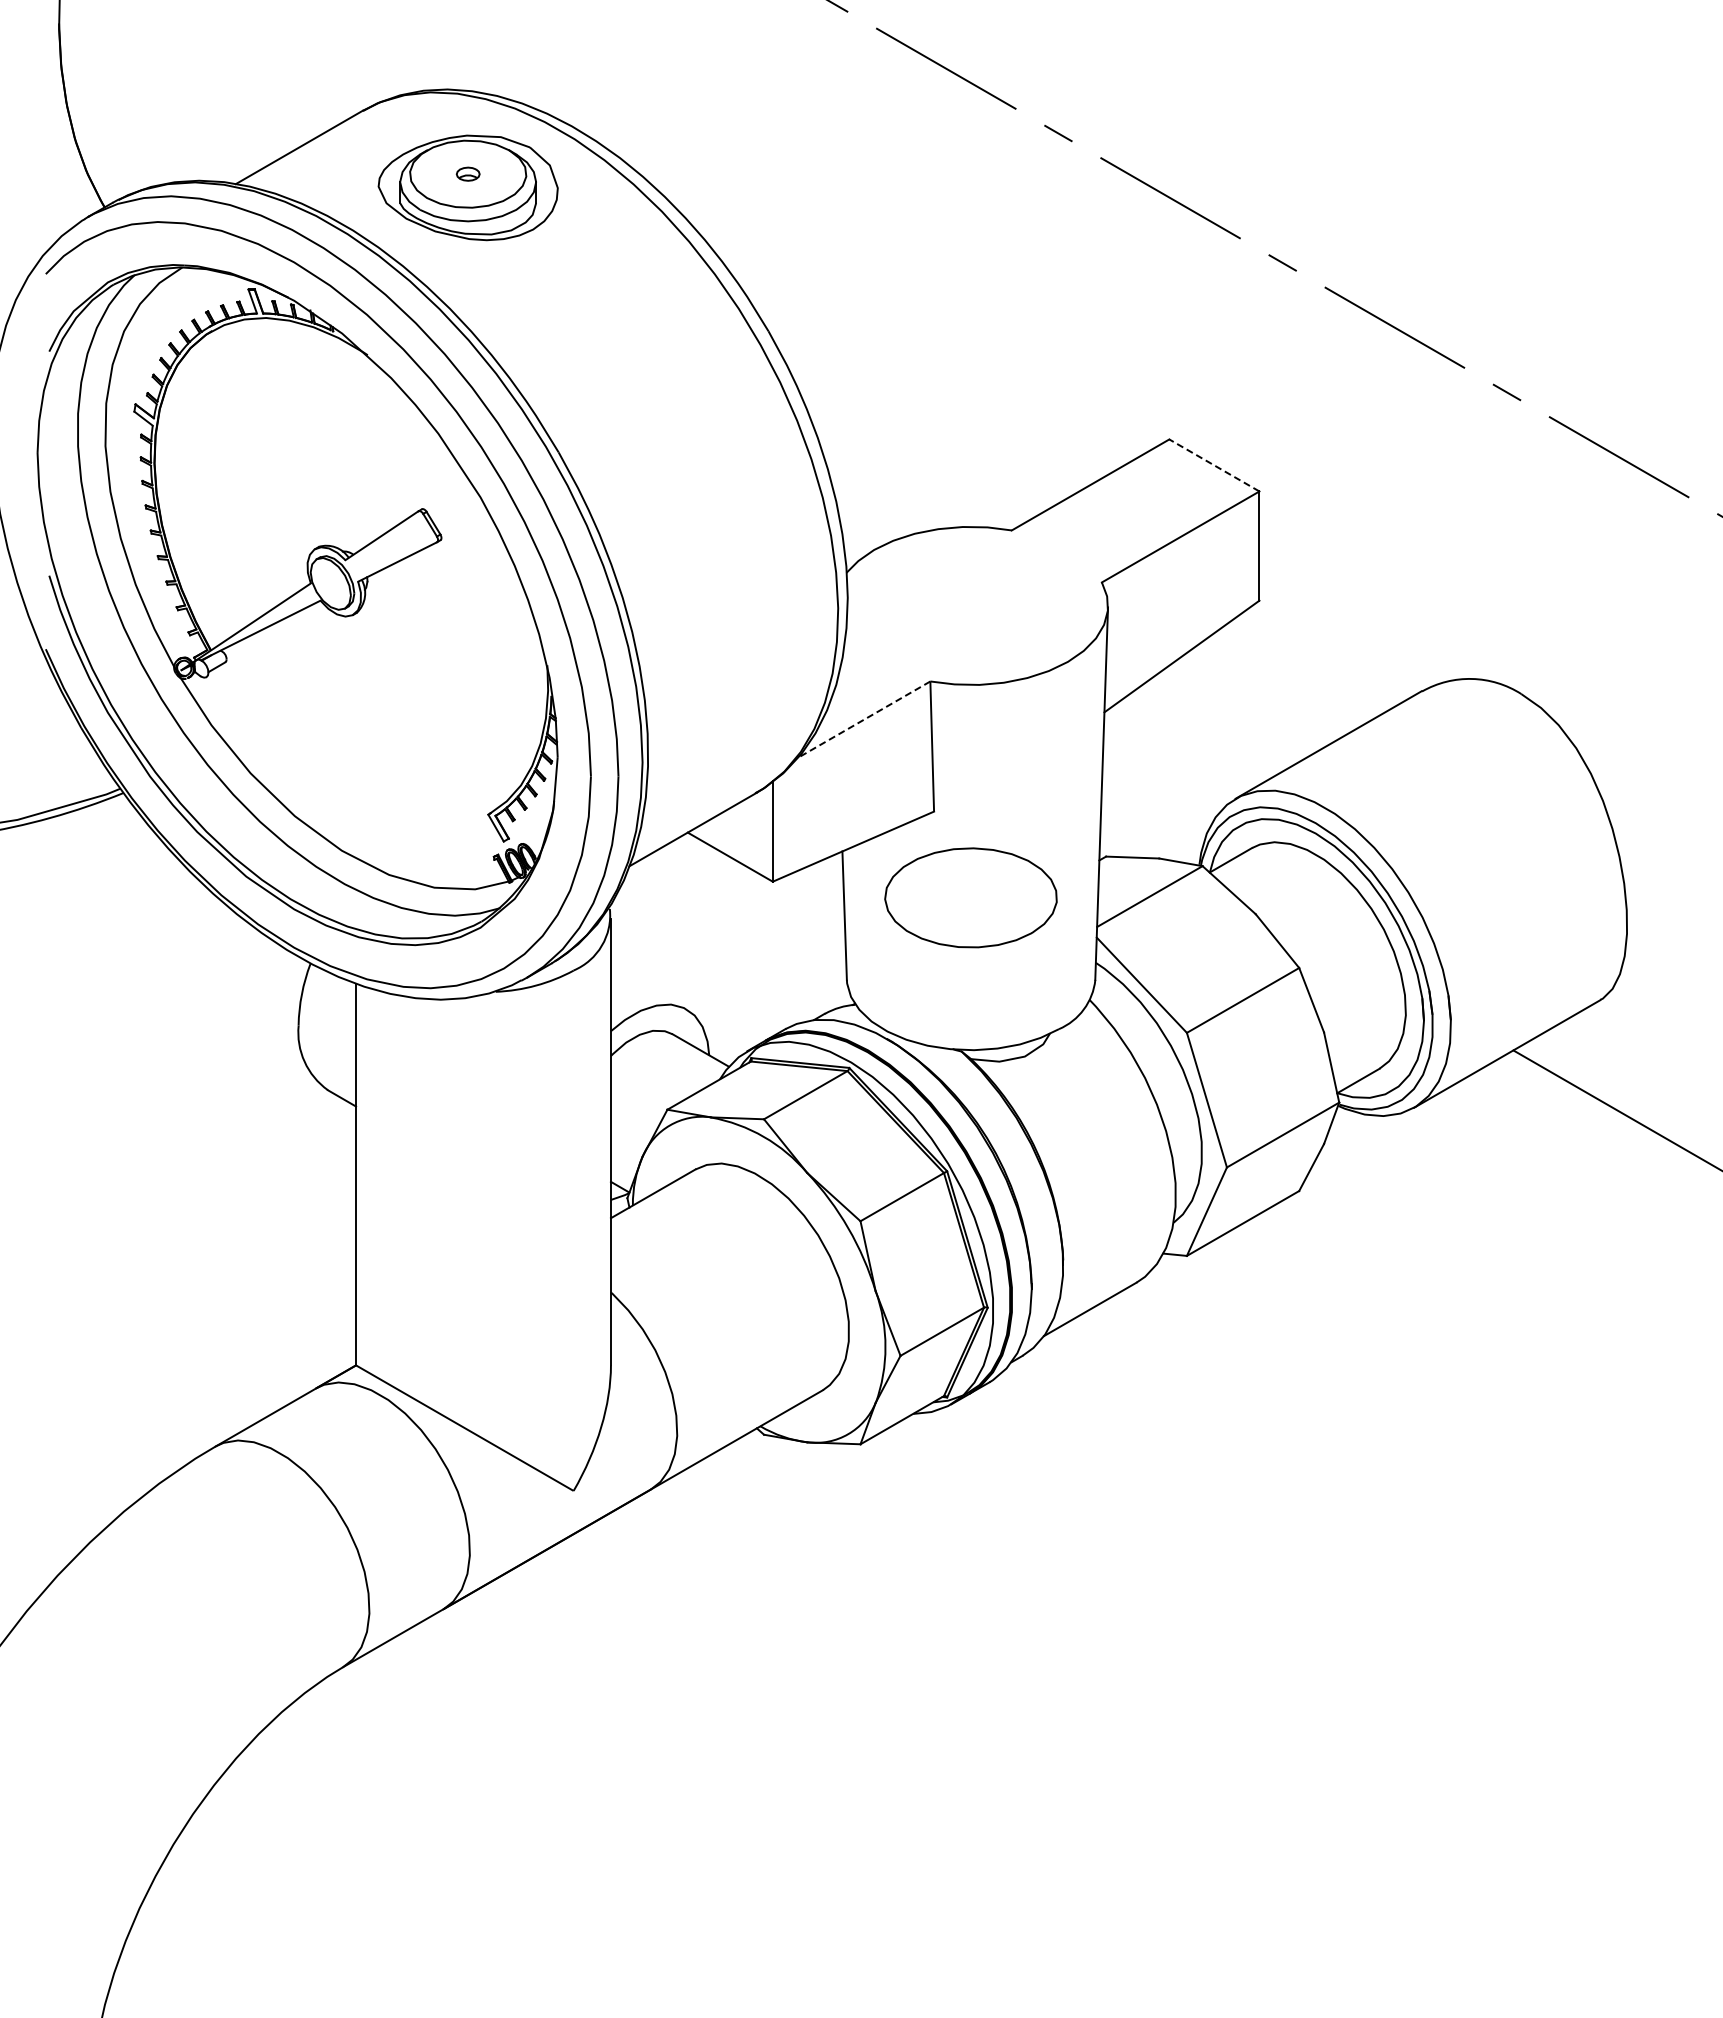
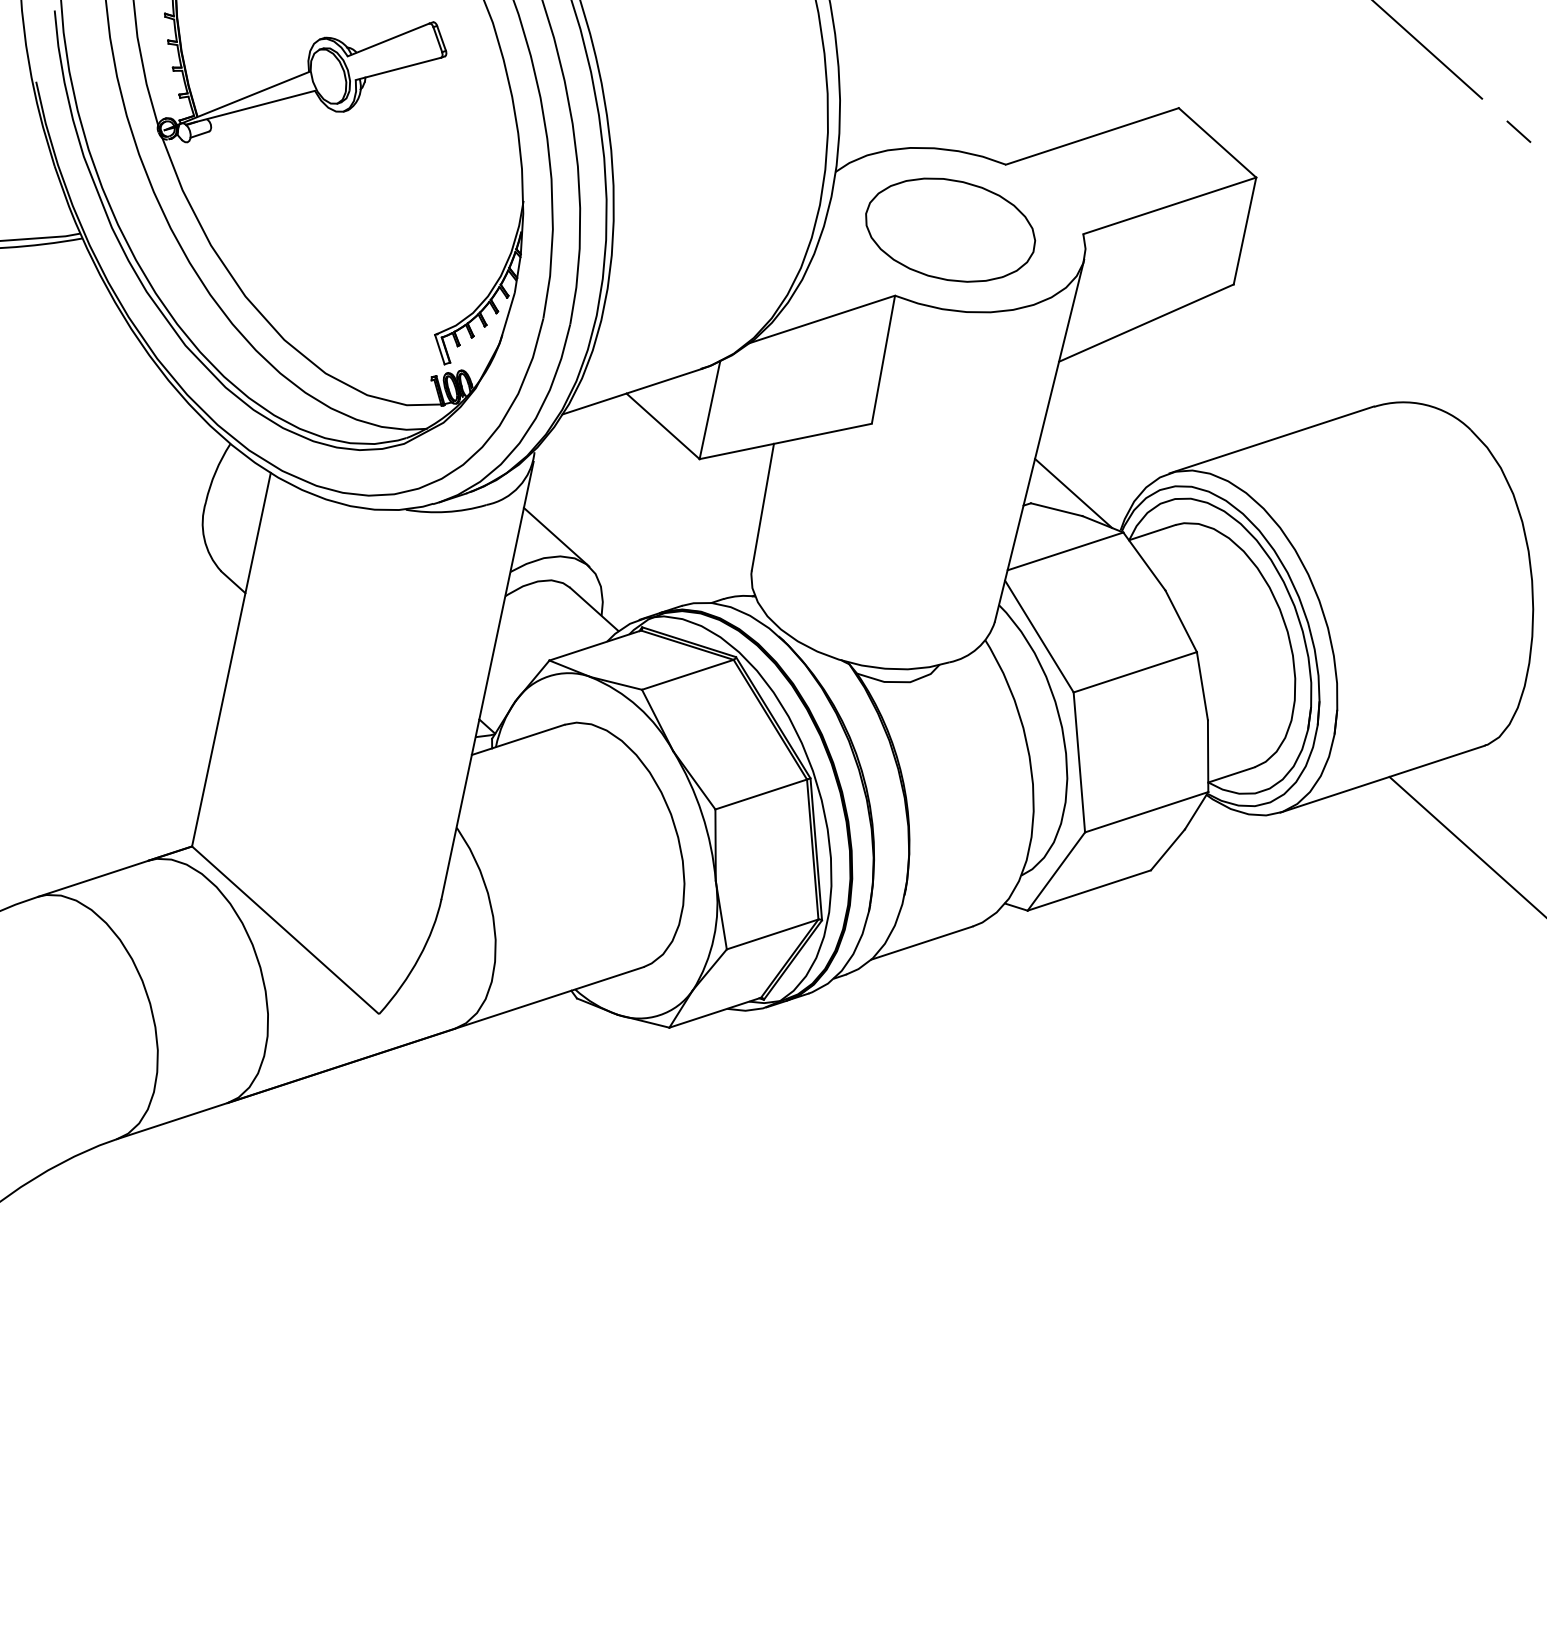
line: (1213, 465) -> (1216, 142), dashed -> solid
line: (863, 719) -> (821, 319), dashed -> solid
line: (1145, 838) -> (1073, 493), added
part: (970, 897) -> (950, 229), moved
line: (648, 987) -> (556, 537), added

